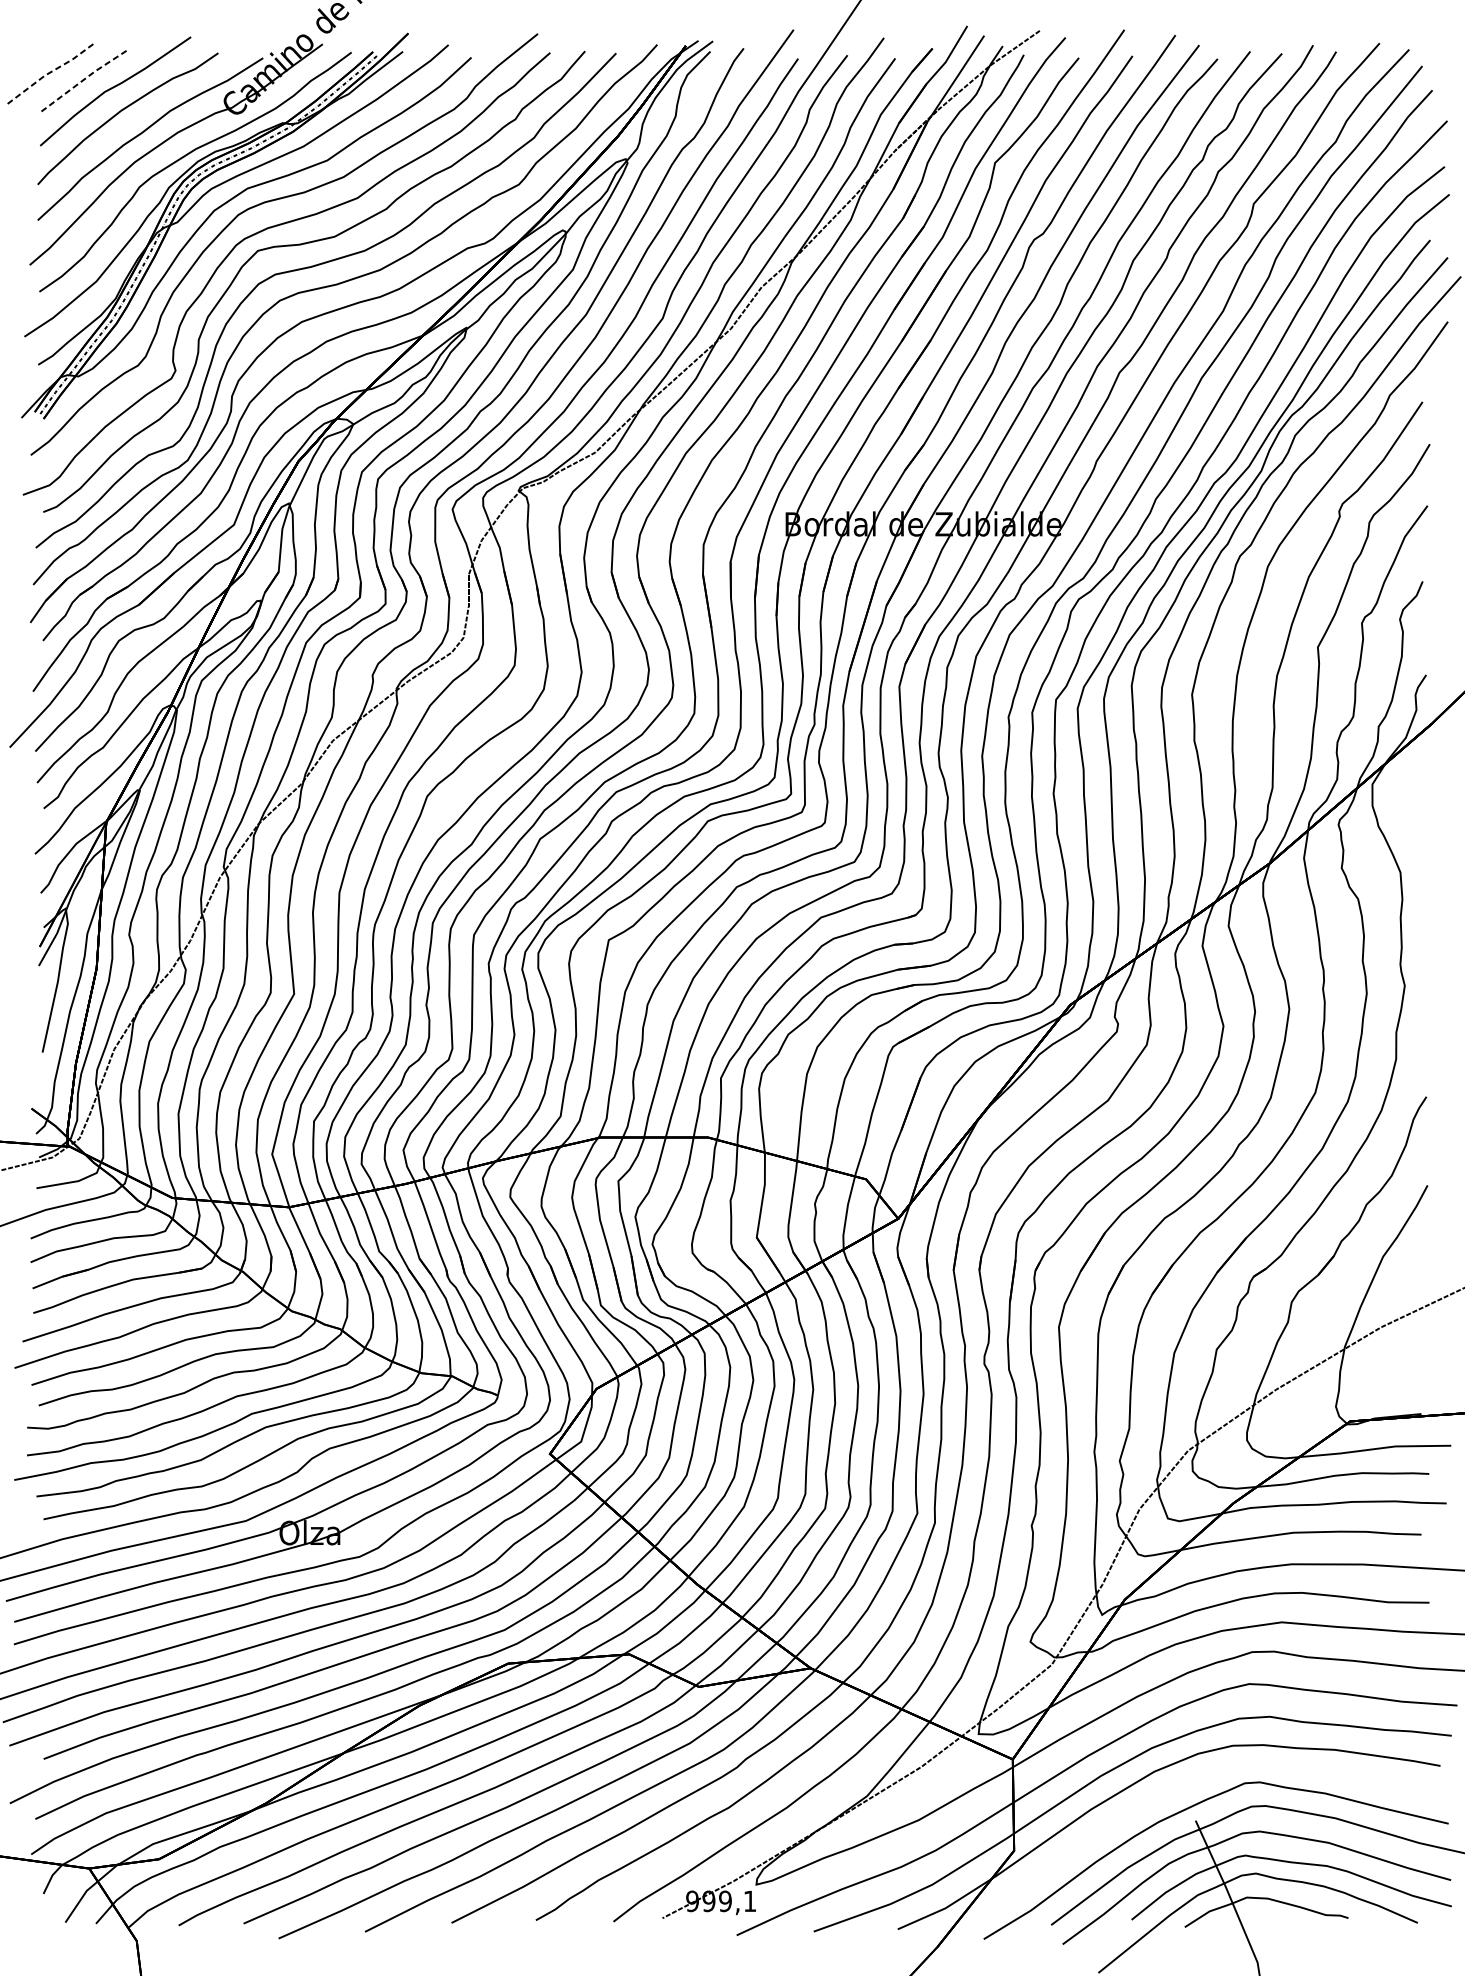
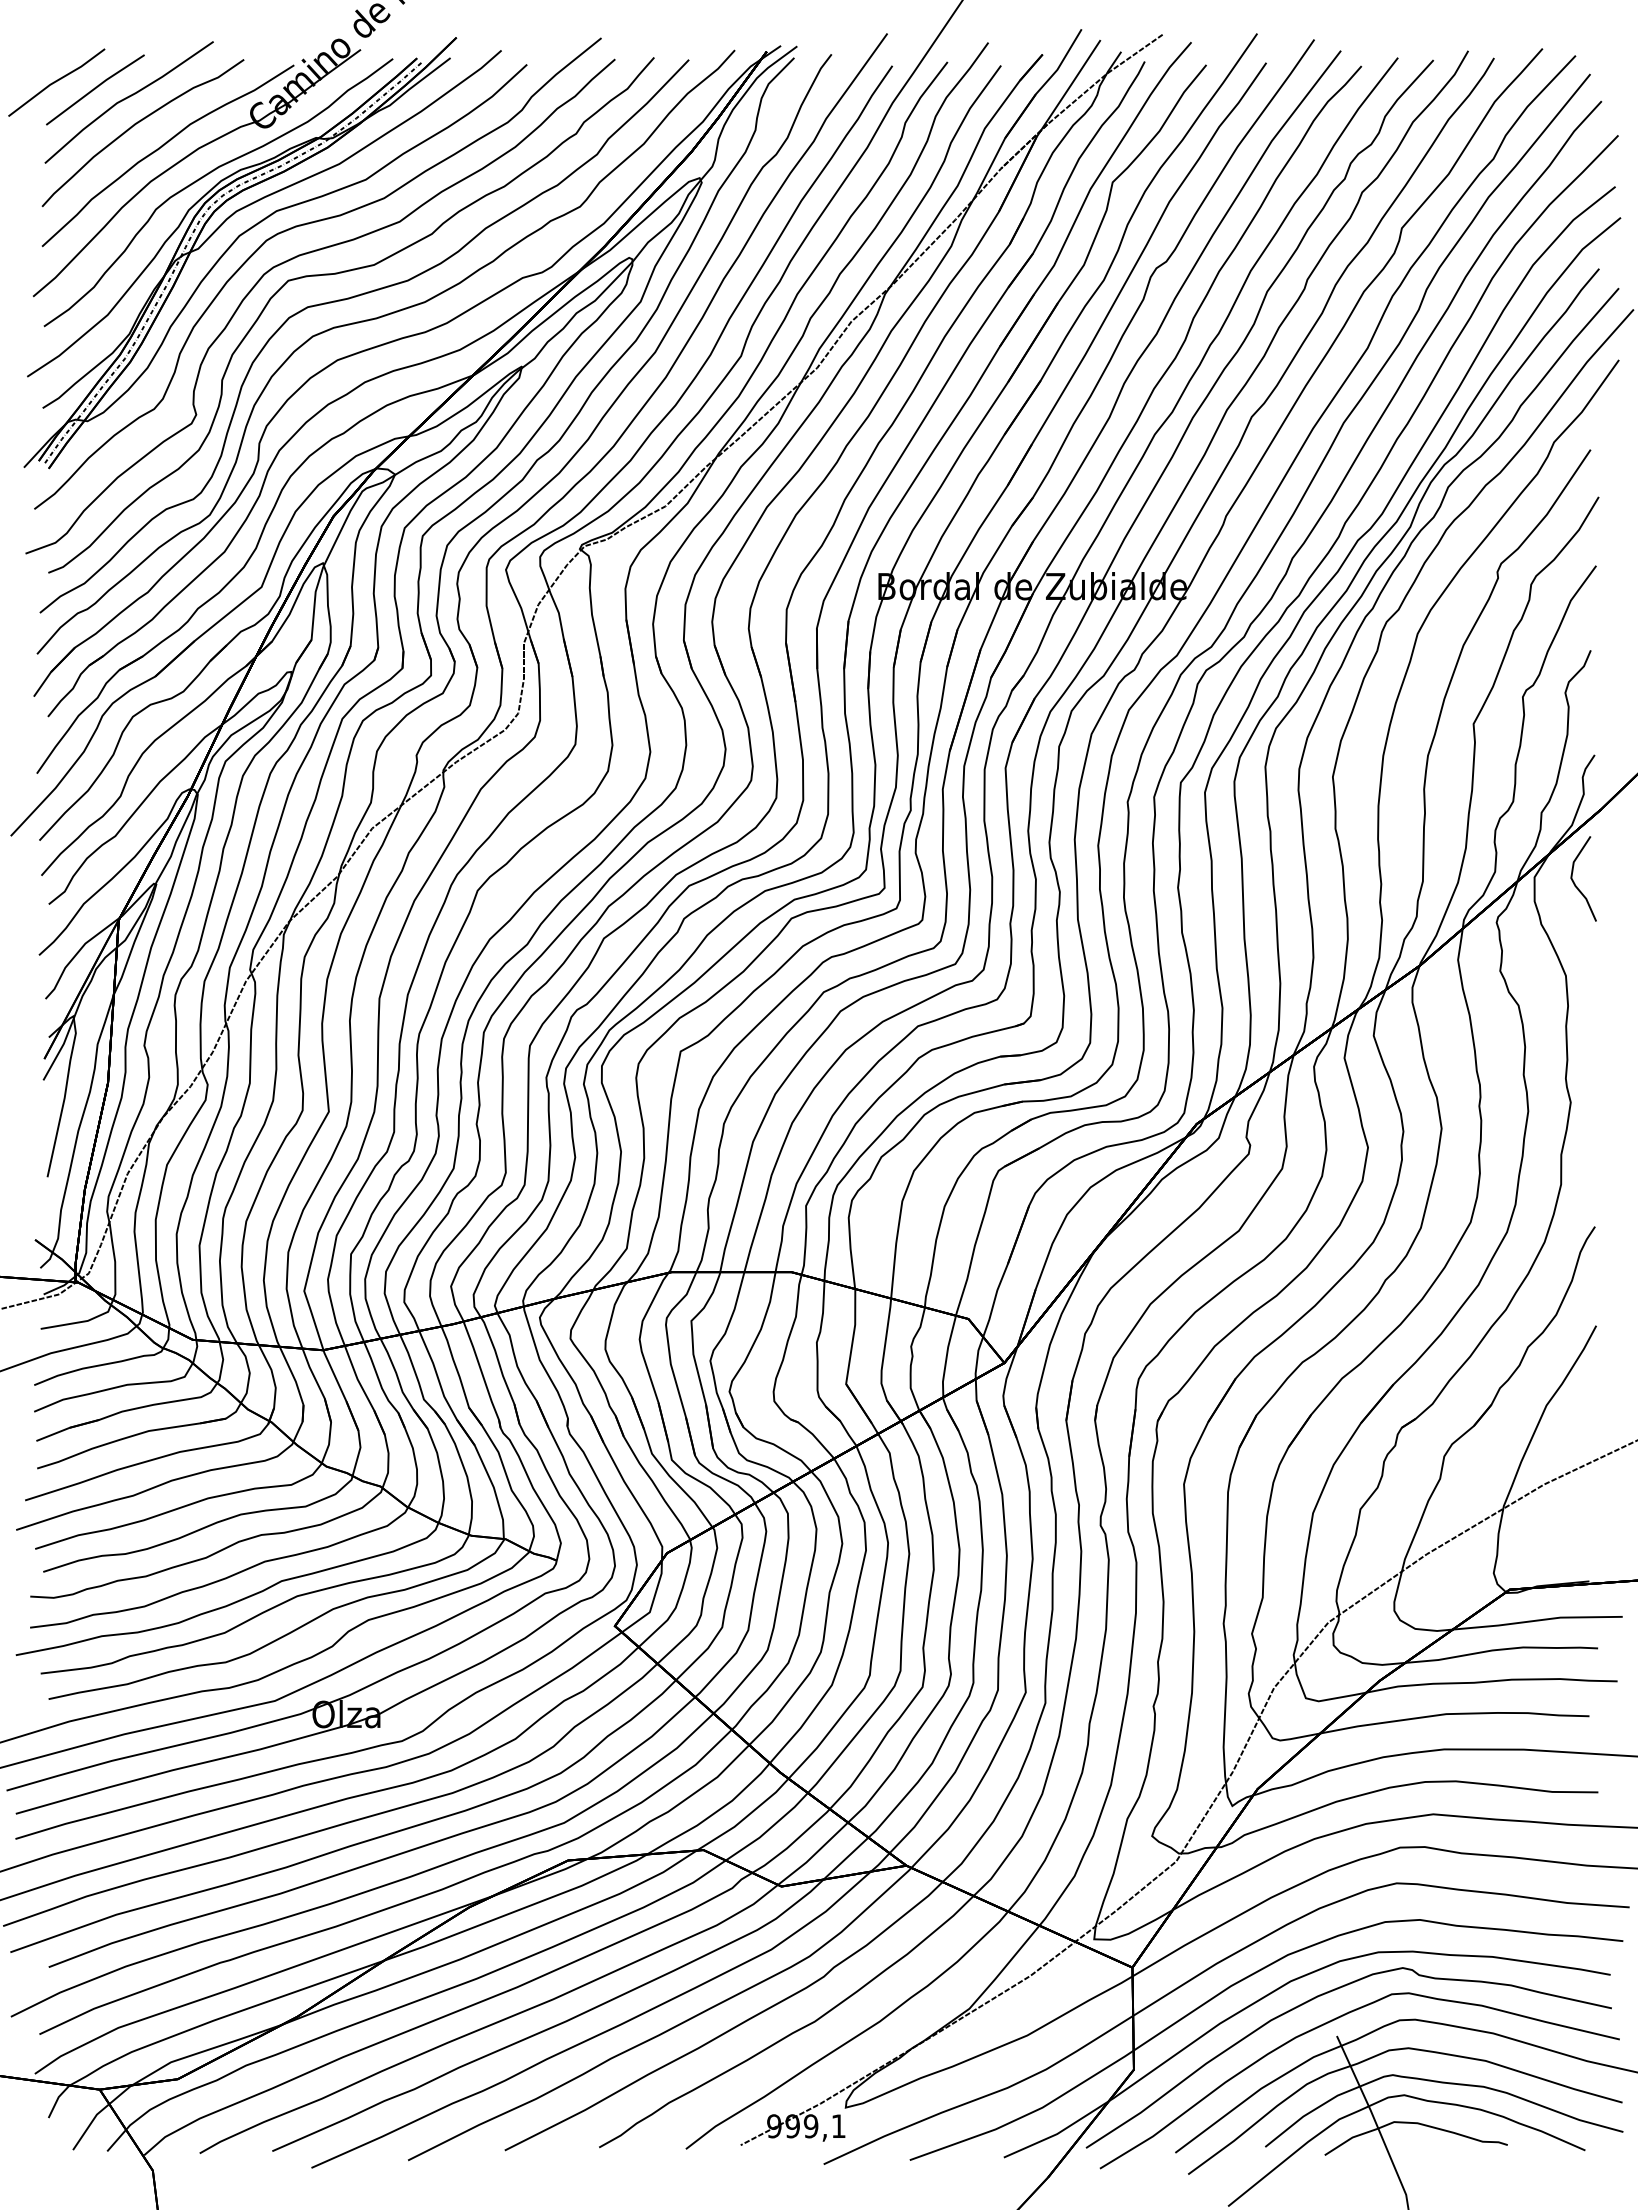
line: (50, 72) -> (56, 81), dashed -> solid
line: (85, 78) -> (95, 88), dashed -> solid
curve: (1409, 789) -> (1575, 883), added
curve: (1183, 1784) -> (1323, 1995), added

